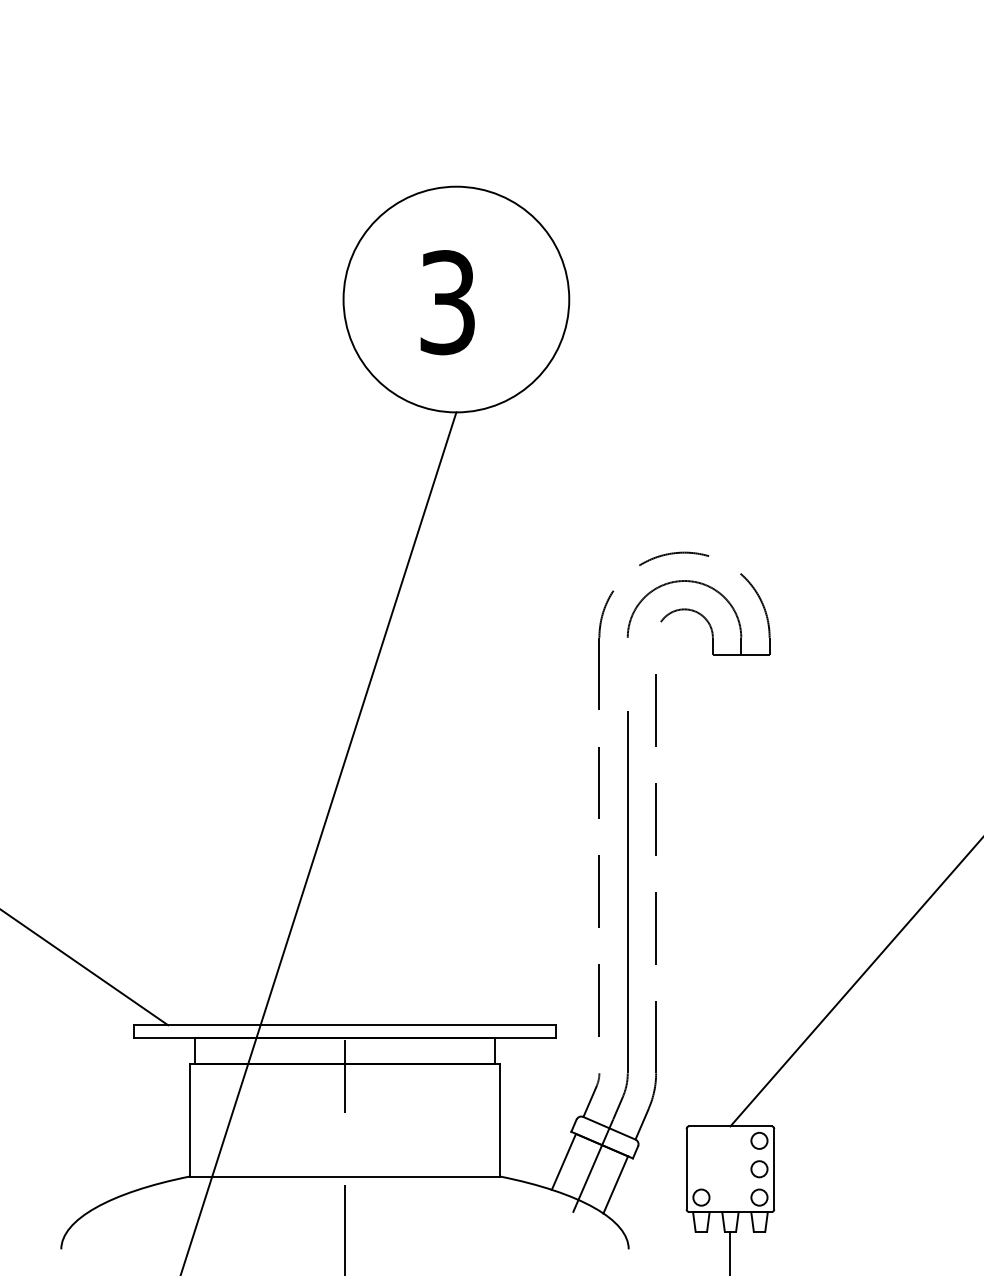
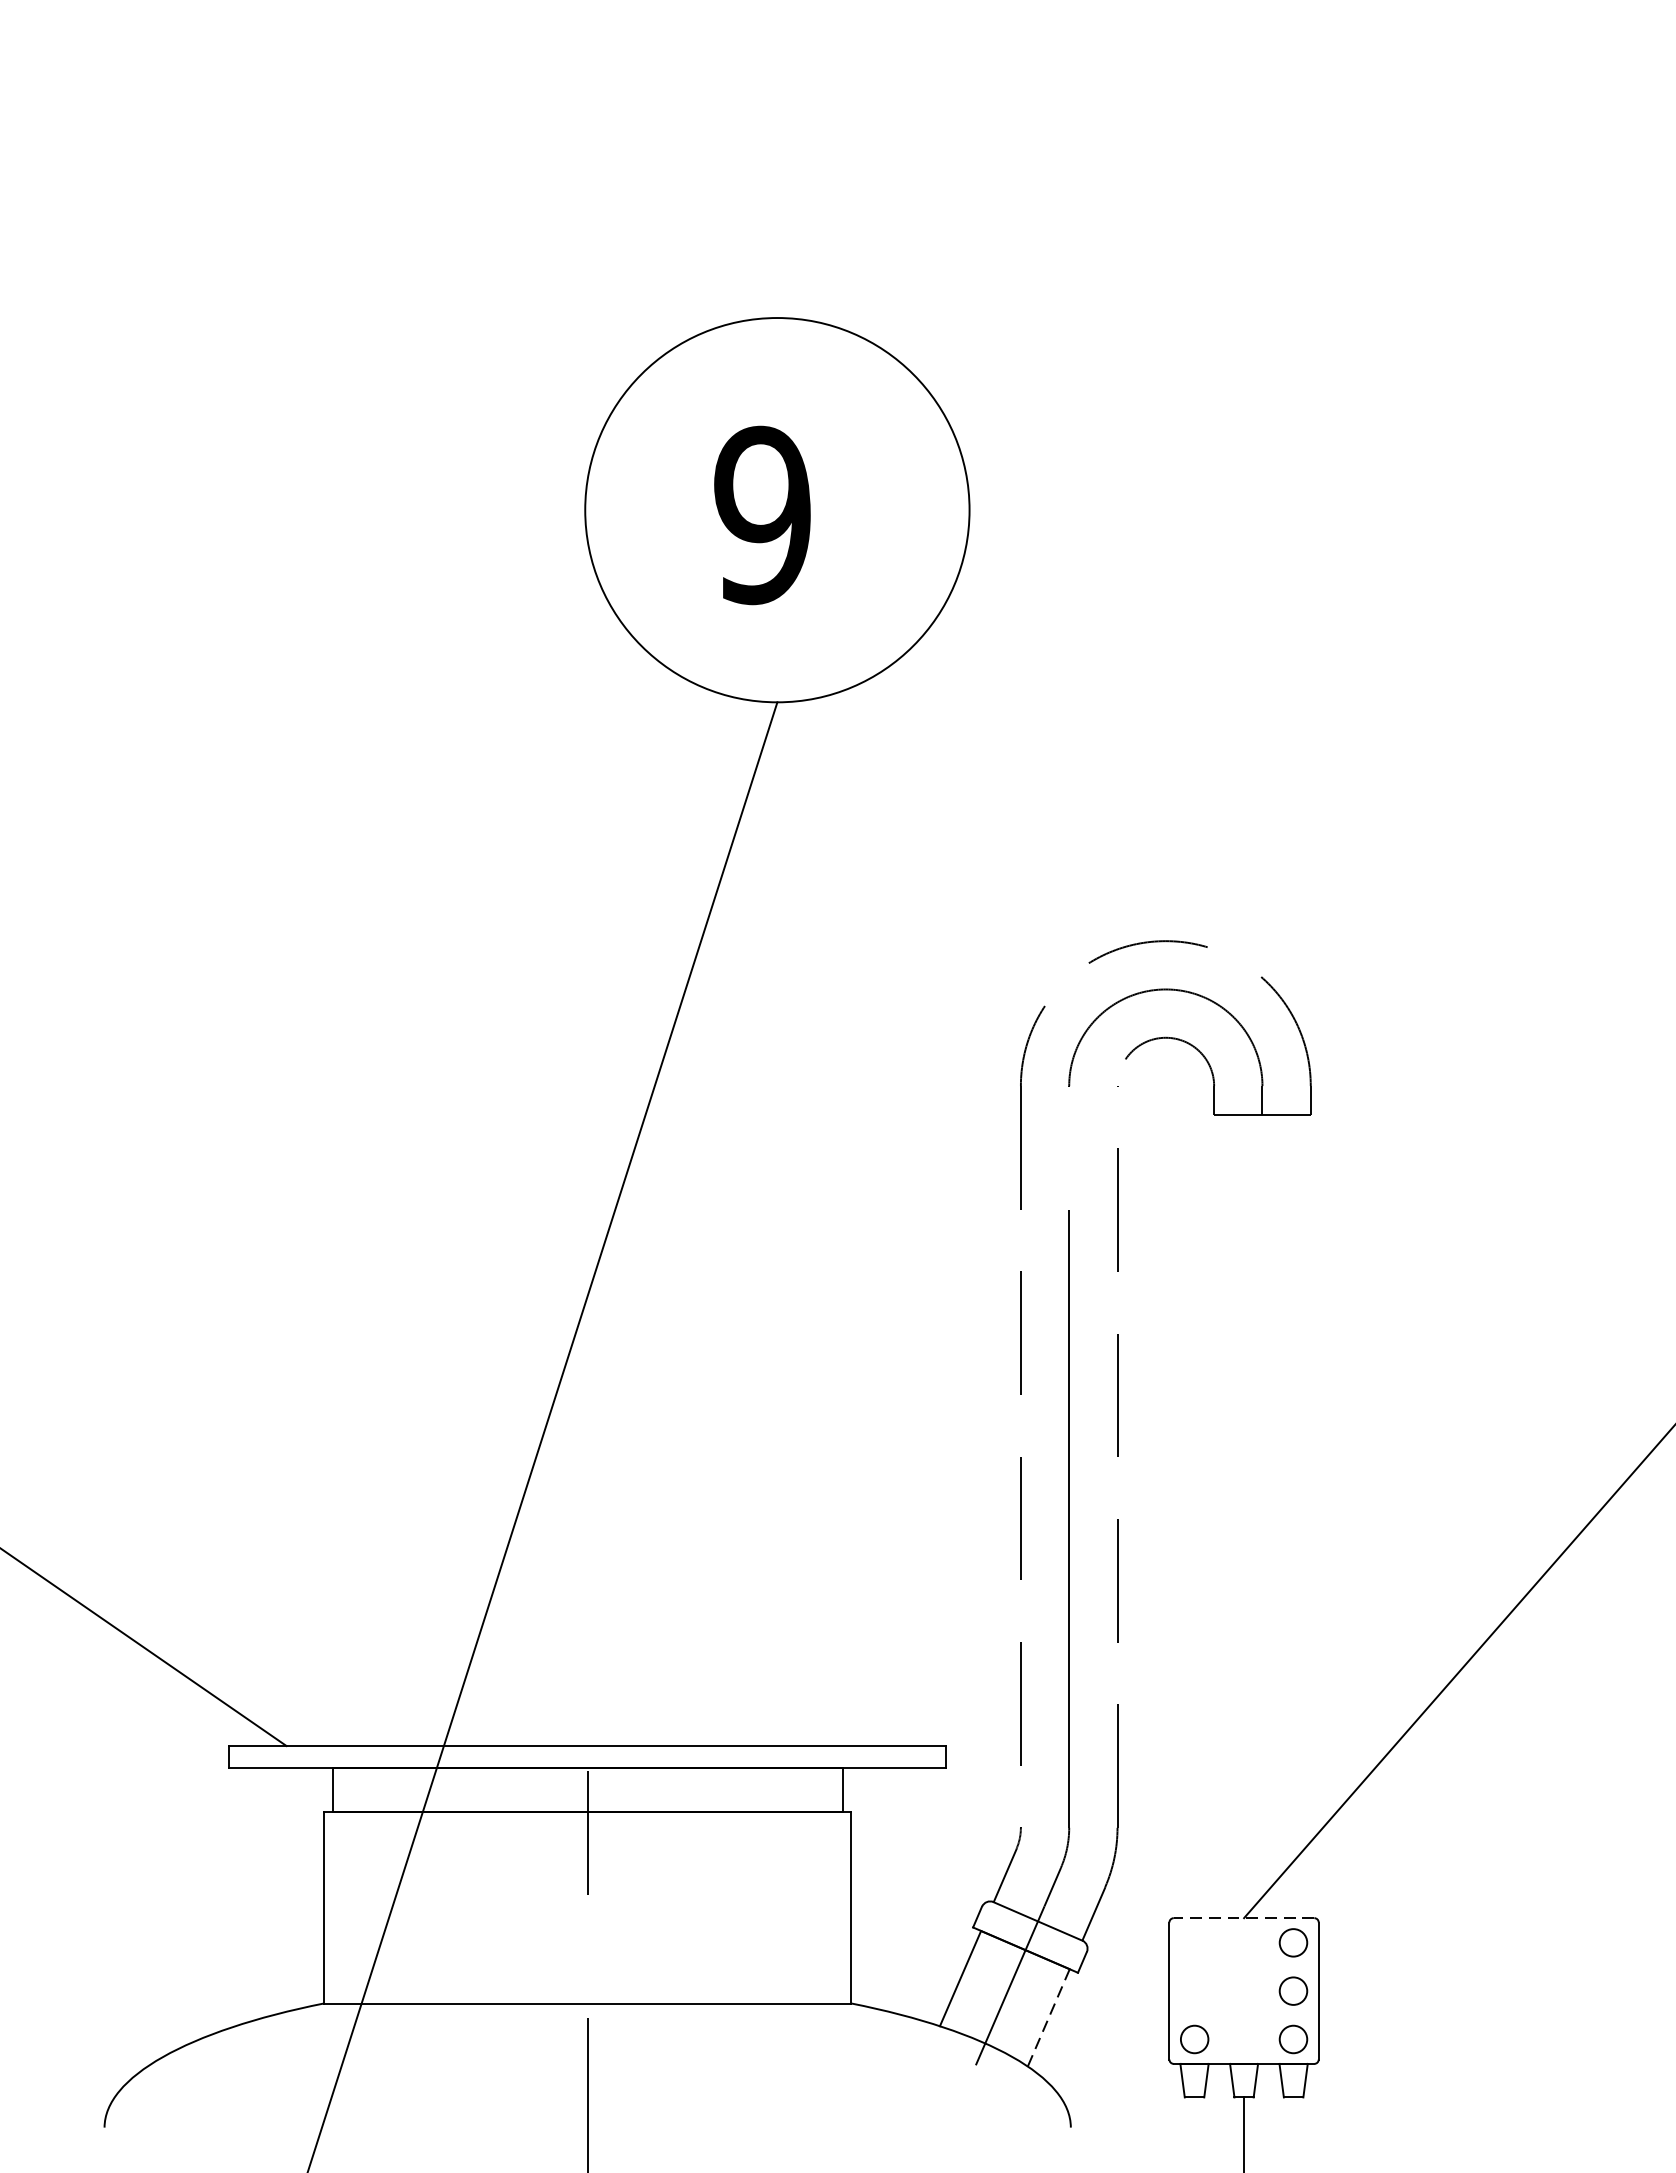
text: (447, 302) -> (762, 515), 3 -> 9
line: (729, 1126) -> (1242, 1918), solid -> dashed
line: (615, 1185) -> (1048, 2018), solid -> dashed

